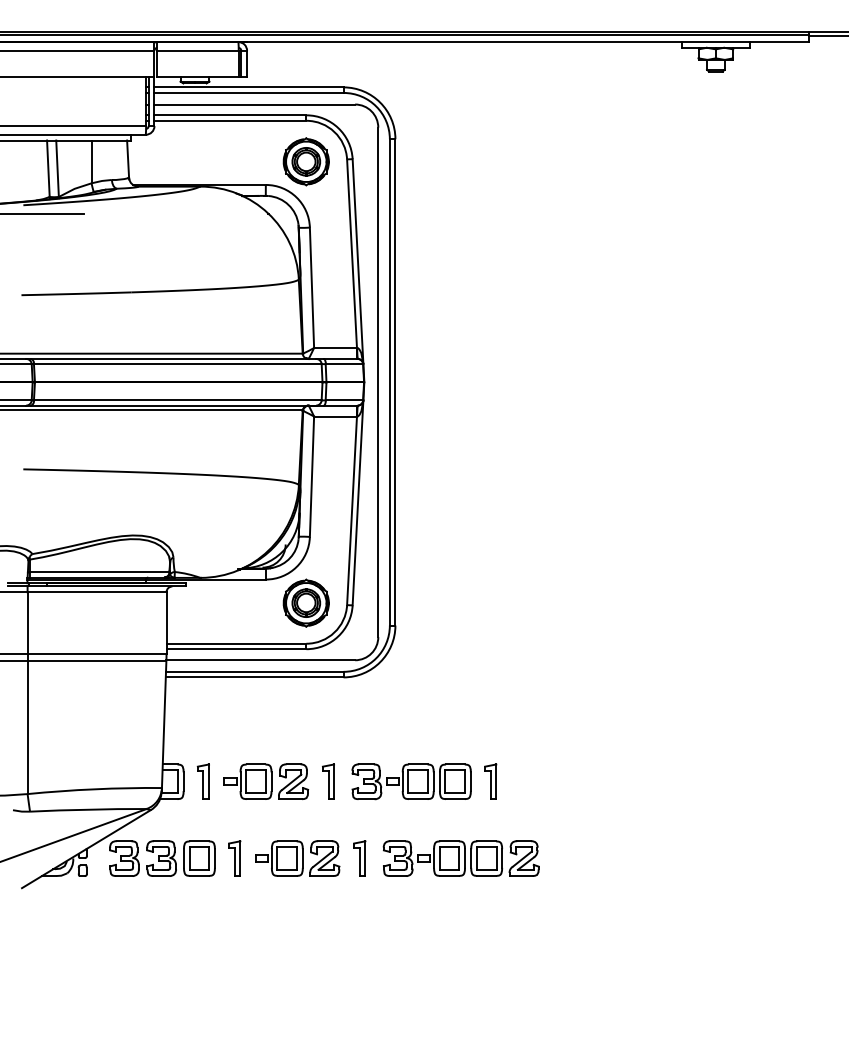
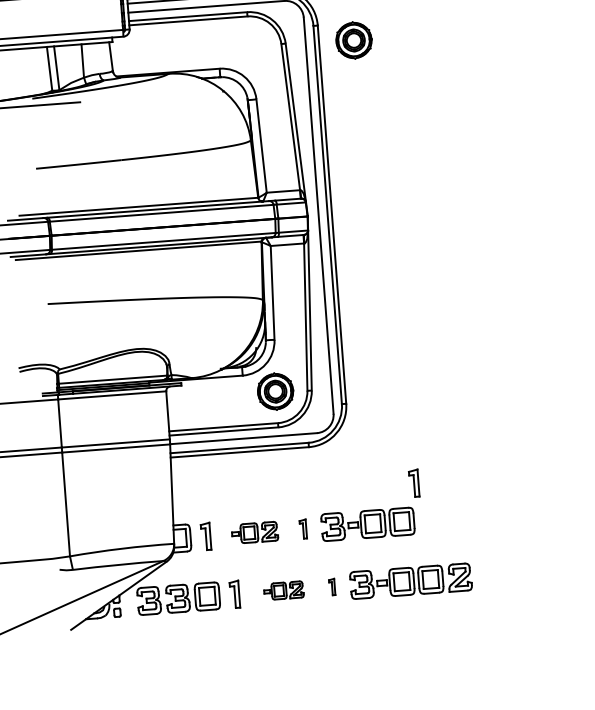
part: (305, 161) -> (353, 40), moved
part: (266, 781) -> (255, 532), size x0.7
part: (328, 781) -> (303, 528), size x0.7
part: (490, 781) -> (414, 483), moved
part: (297, 858) -> (283, 590), size x0.6
part: (359, 858) -> (331, 587), size x0.6

